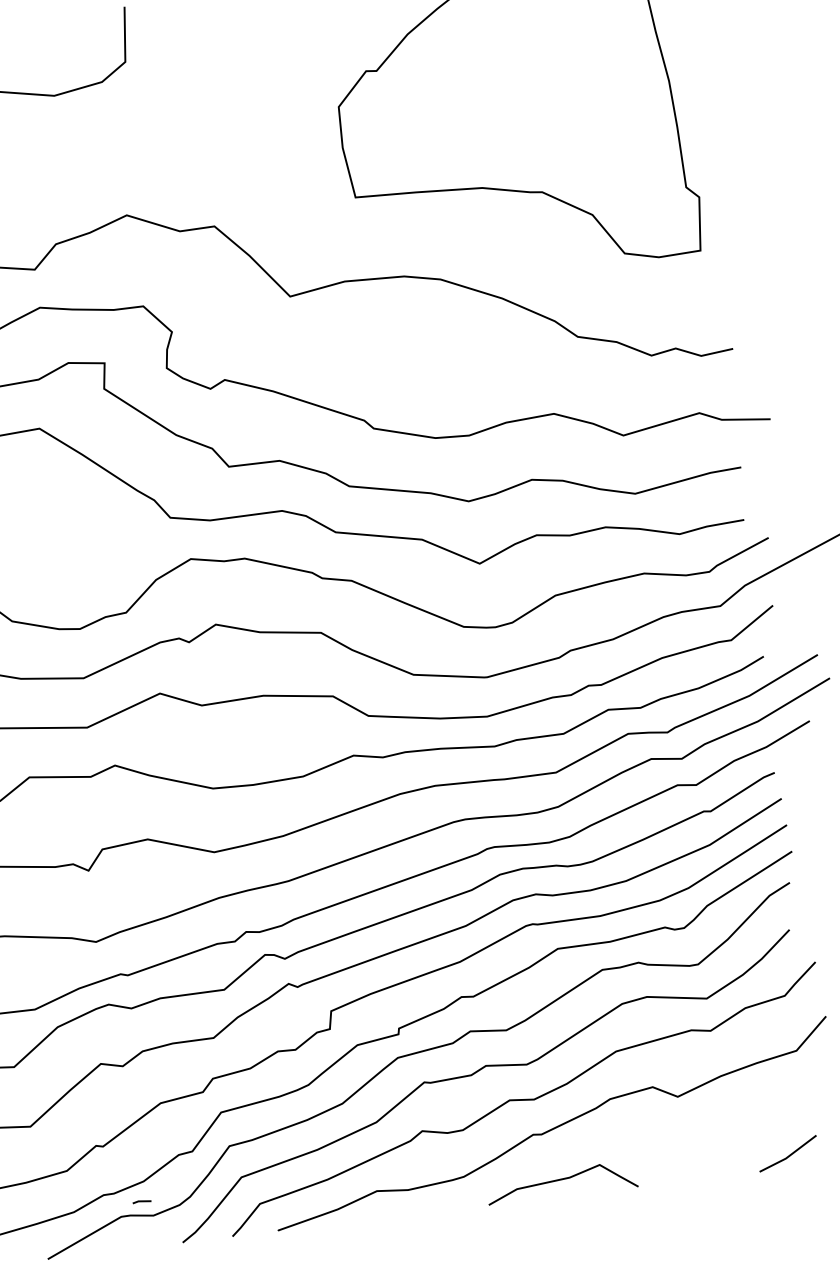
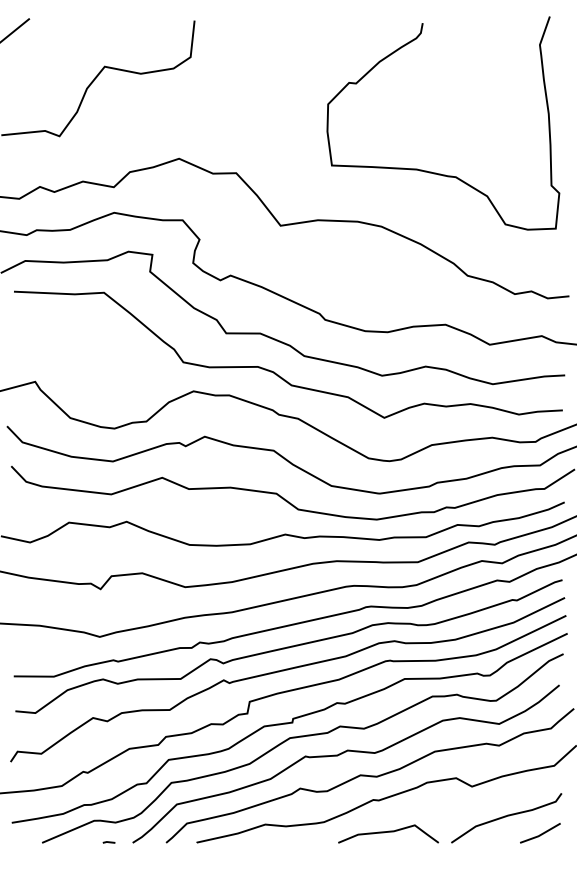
curve: (734, 1136) -> (506, 817), added
line: (141, 1201) -> (108, 842), moved

